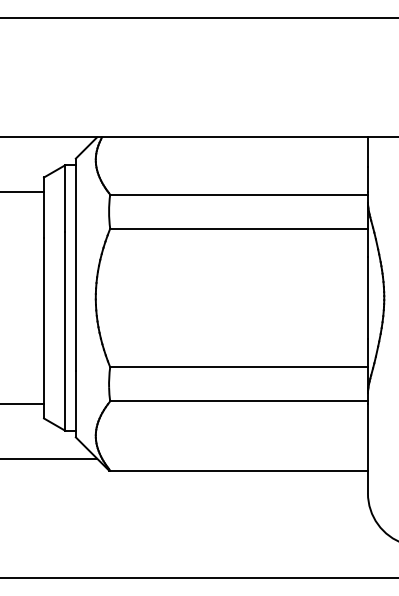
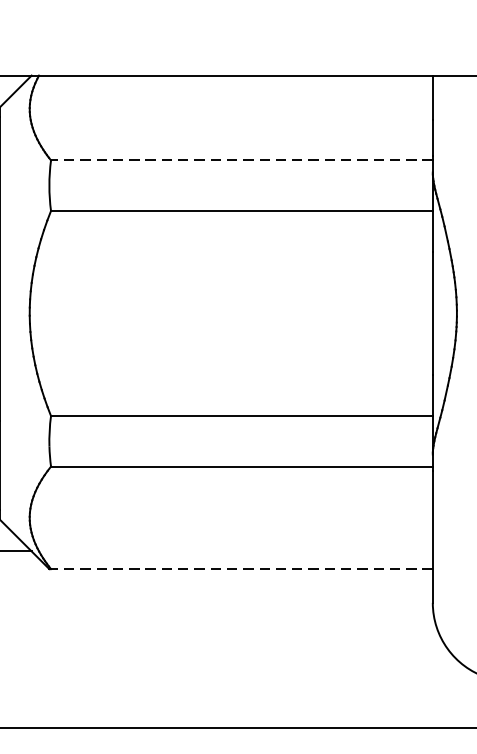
line: (239, 194) -> (242, 160), solid -> dashed
line: (239, 470) -> (242, 569), solid -> dashed

